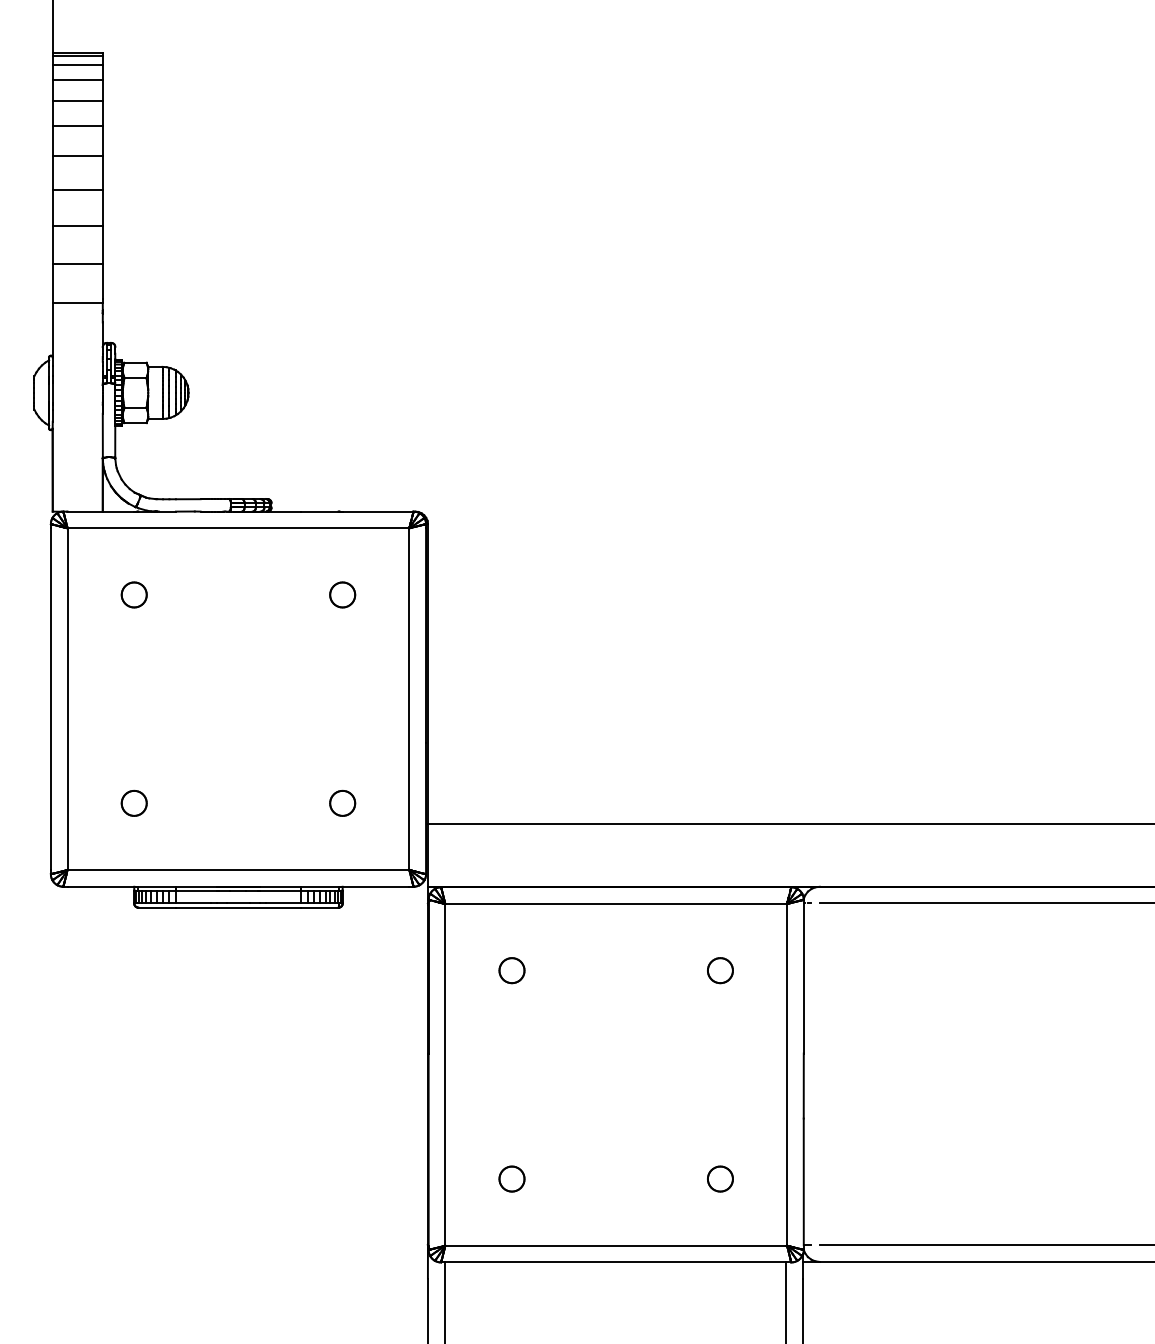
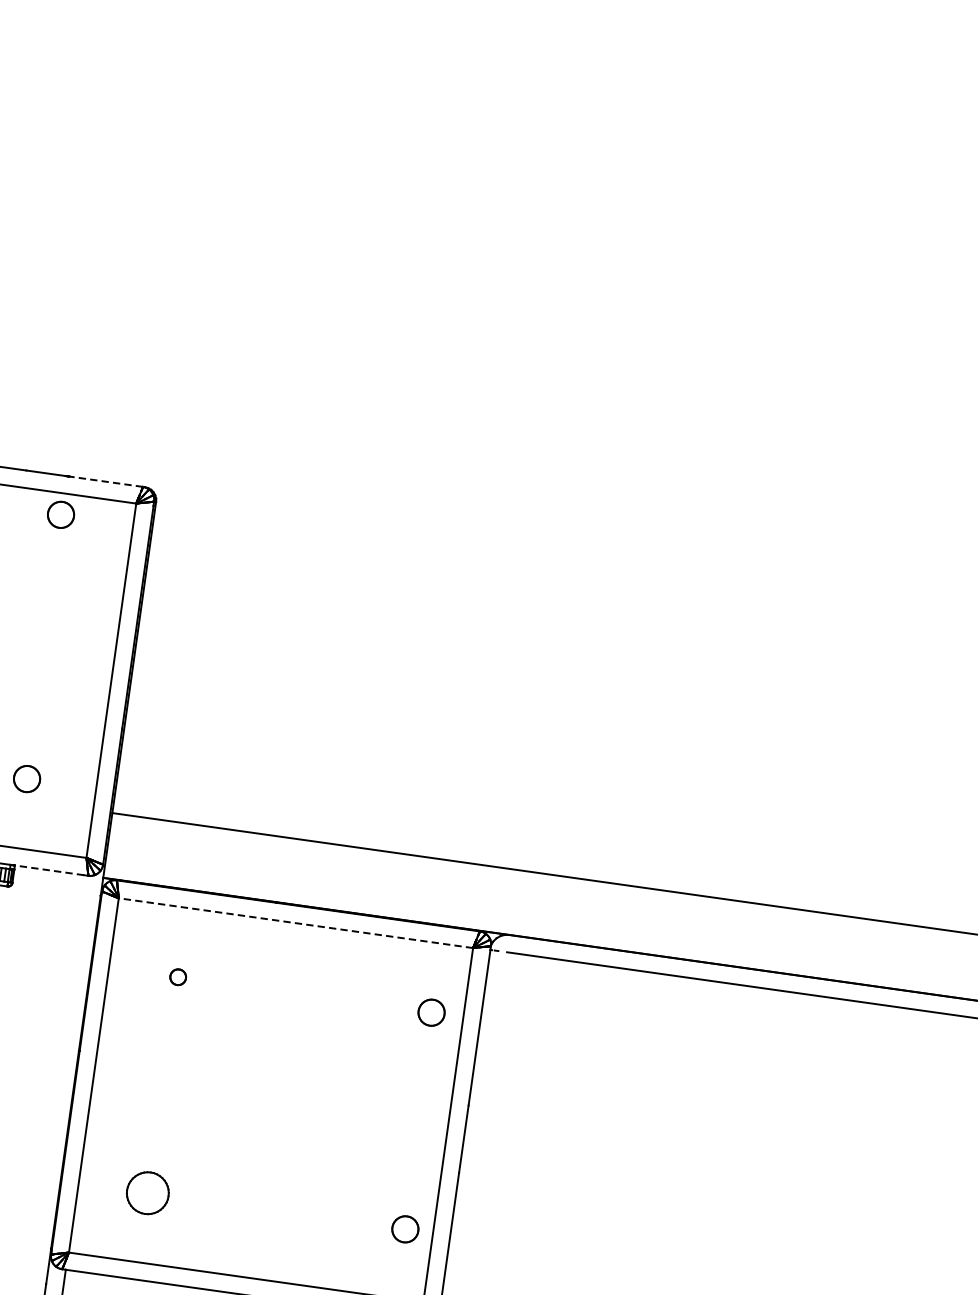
line: (377, 511) -> (105, 481), solid -> dashed
part: (342, 594) -> (60, 514), moved
line: (375, 886) -> (48, 869), solid -> dashed
line: (616, 903) -> (296, 922), solid -> dashed
part: (511, 970) -> (177, 976), size x0.6
part: (720, 970) -> (431, 1012), moved
part: (511, 1178) -> (147, 1192), size x1.6
part: (720, 1178) -> (405, 1228), moved

